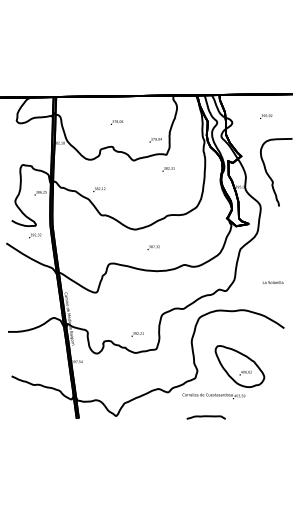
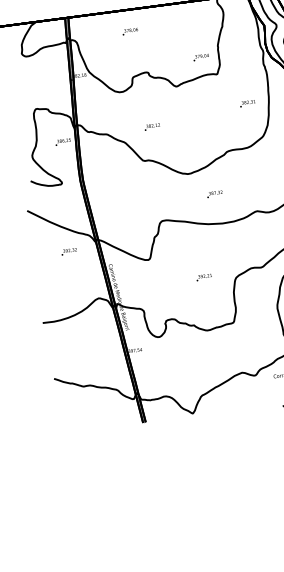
text: (116, 122) -> (129, 31), moved
text: (168, 169) -> (247, 103), moved
text: (99, 189) -> (152, 126), moved
text: (35, 235) -> (69, 251), moved
text: (137, 334) -> (203, 277), moved

